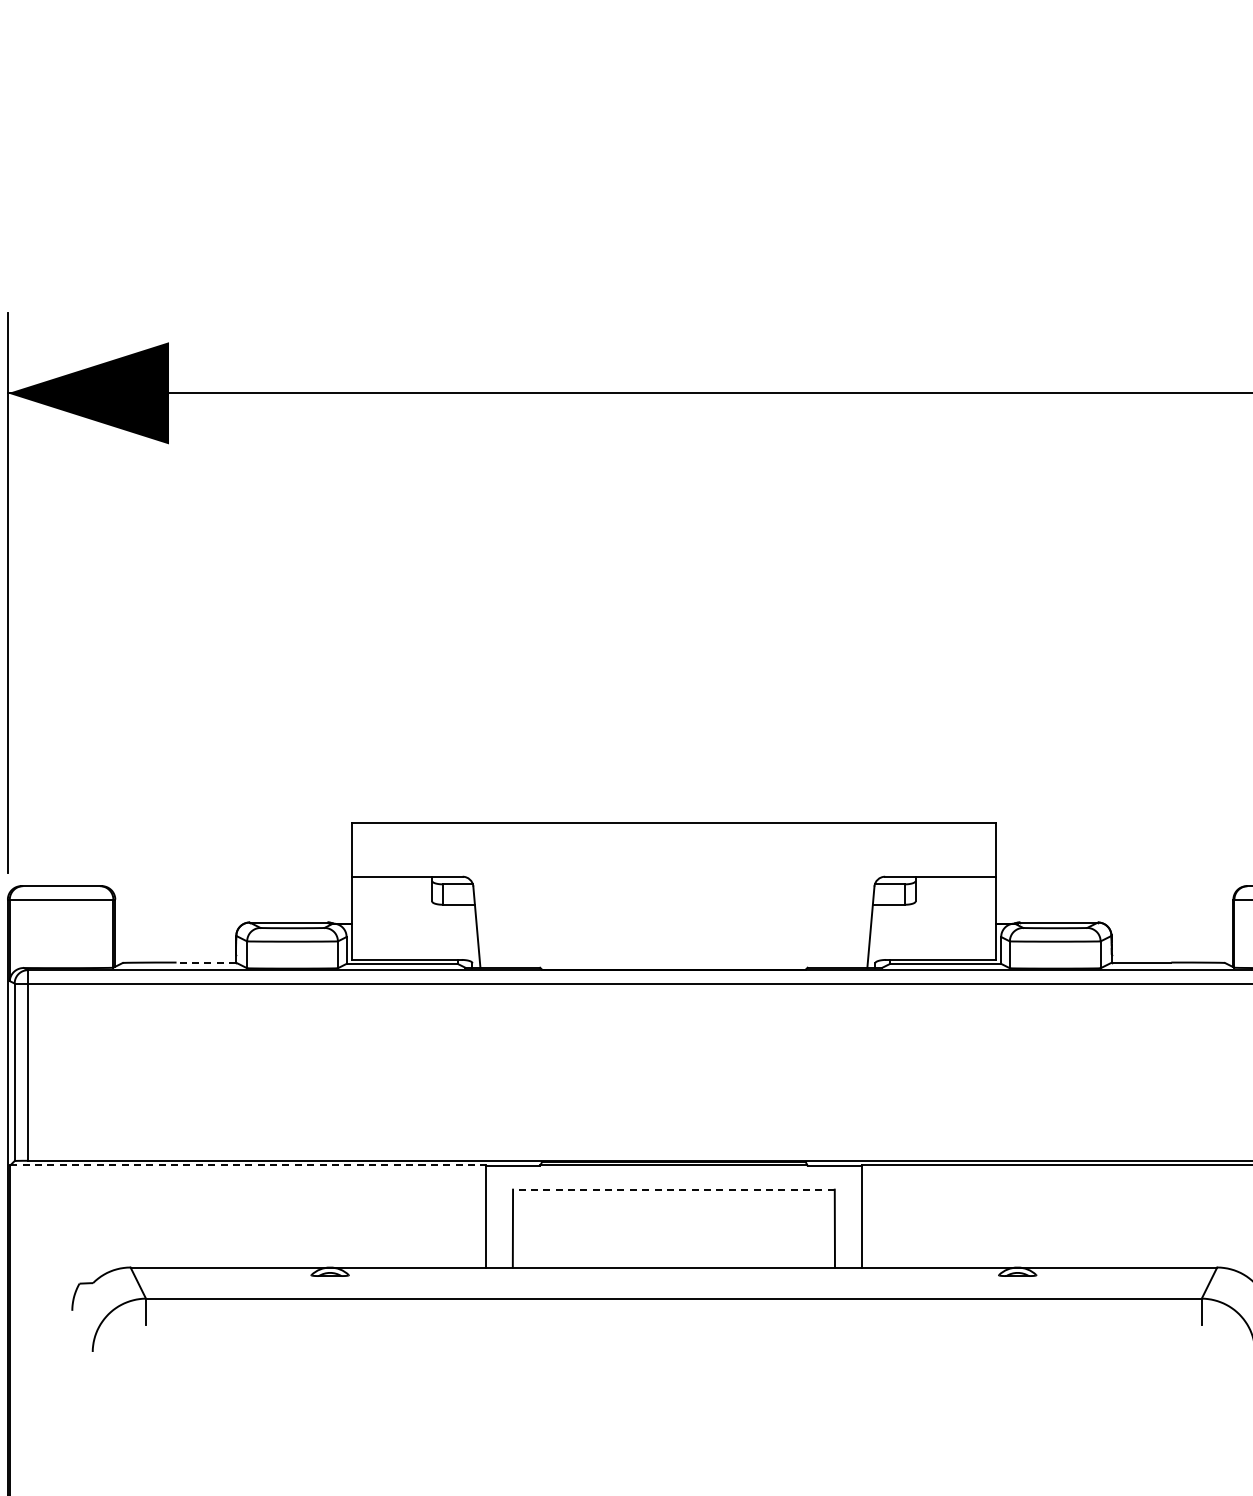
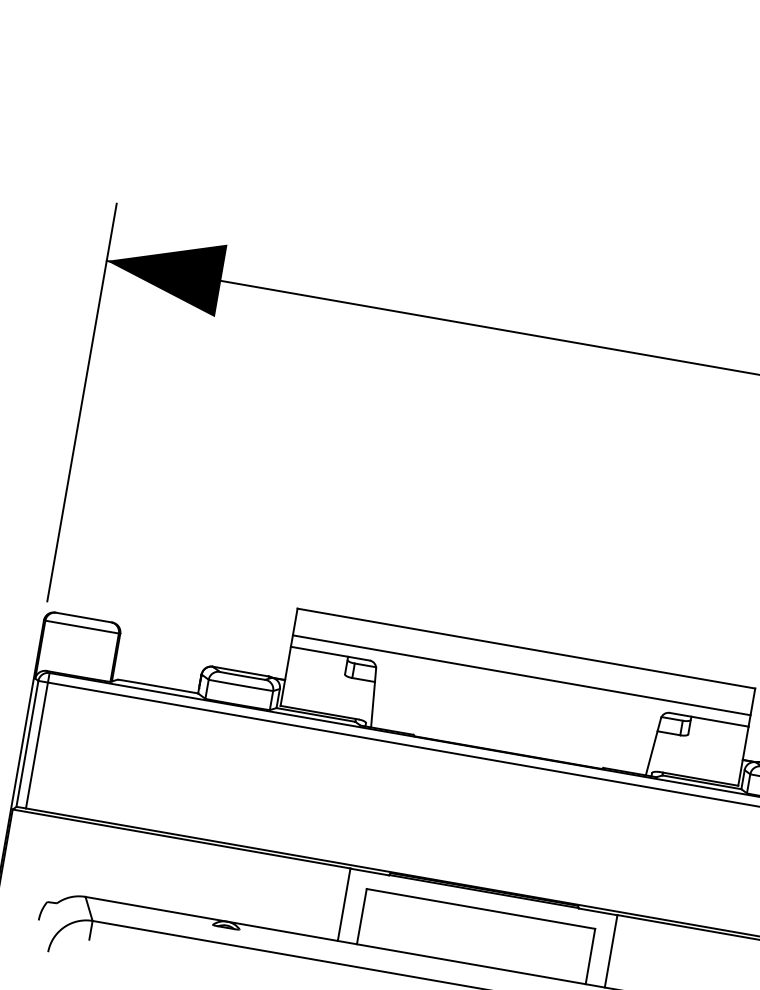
line: (673, 860) -> (521, 675), added
line: (206, 962) -> (177, 689), dashed -> solid
line: (248, 1165) -> (181, 839), dashed -> solid
line: (673, 1189) -> (480, 908), dashed -> solid

